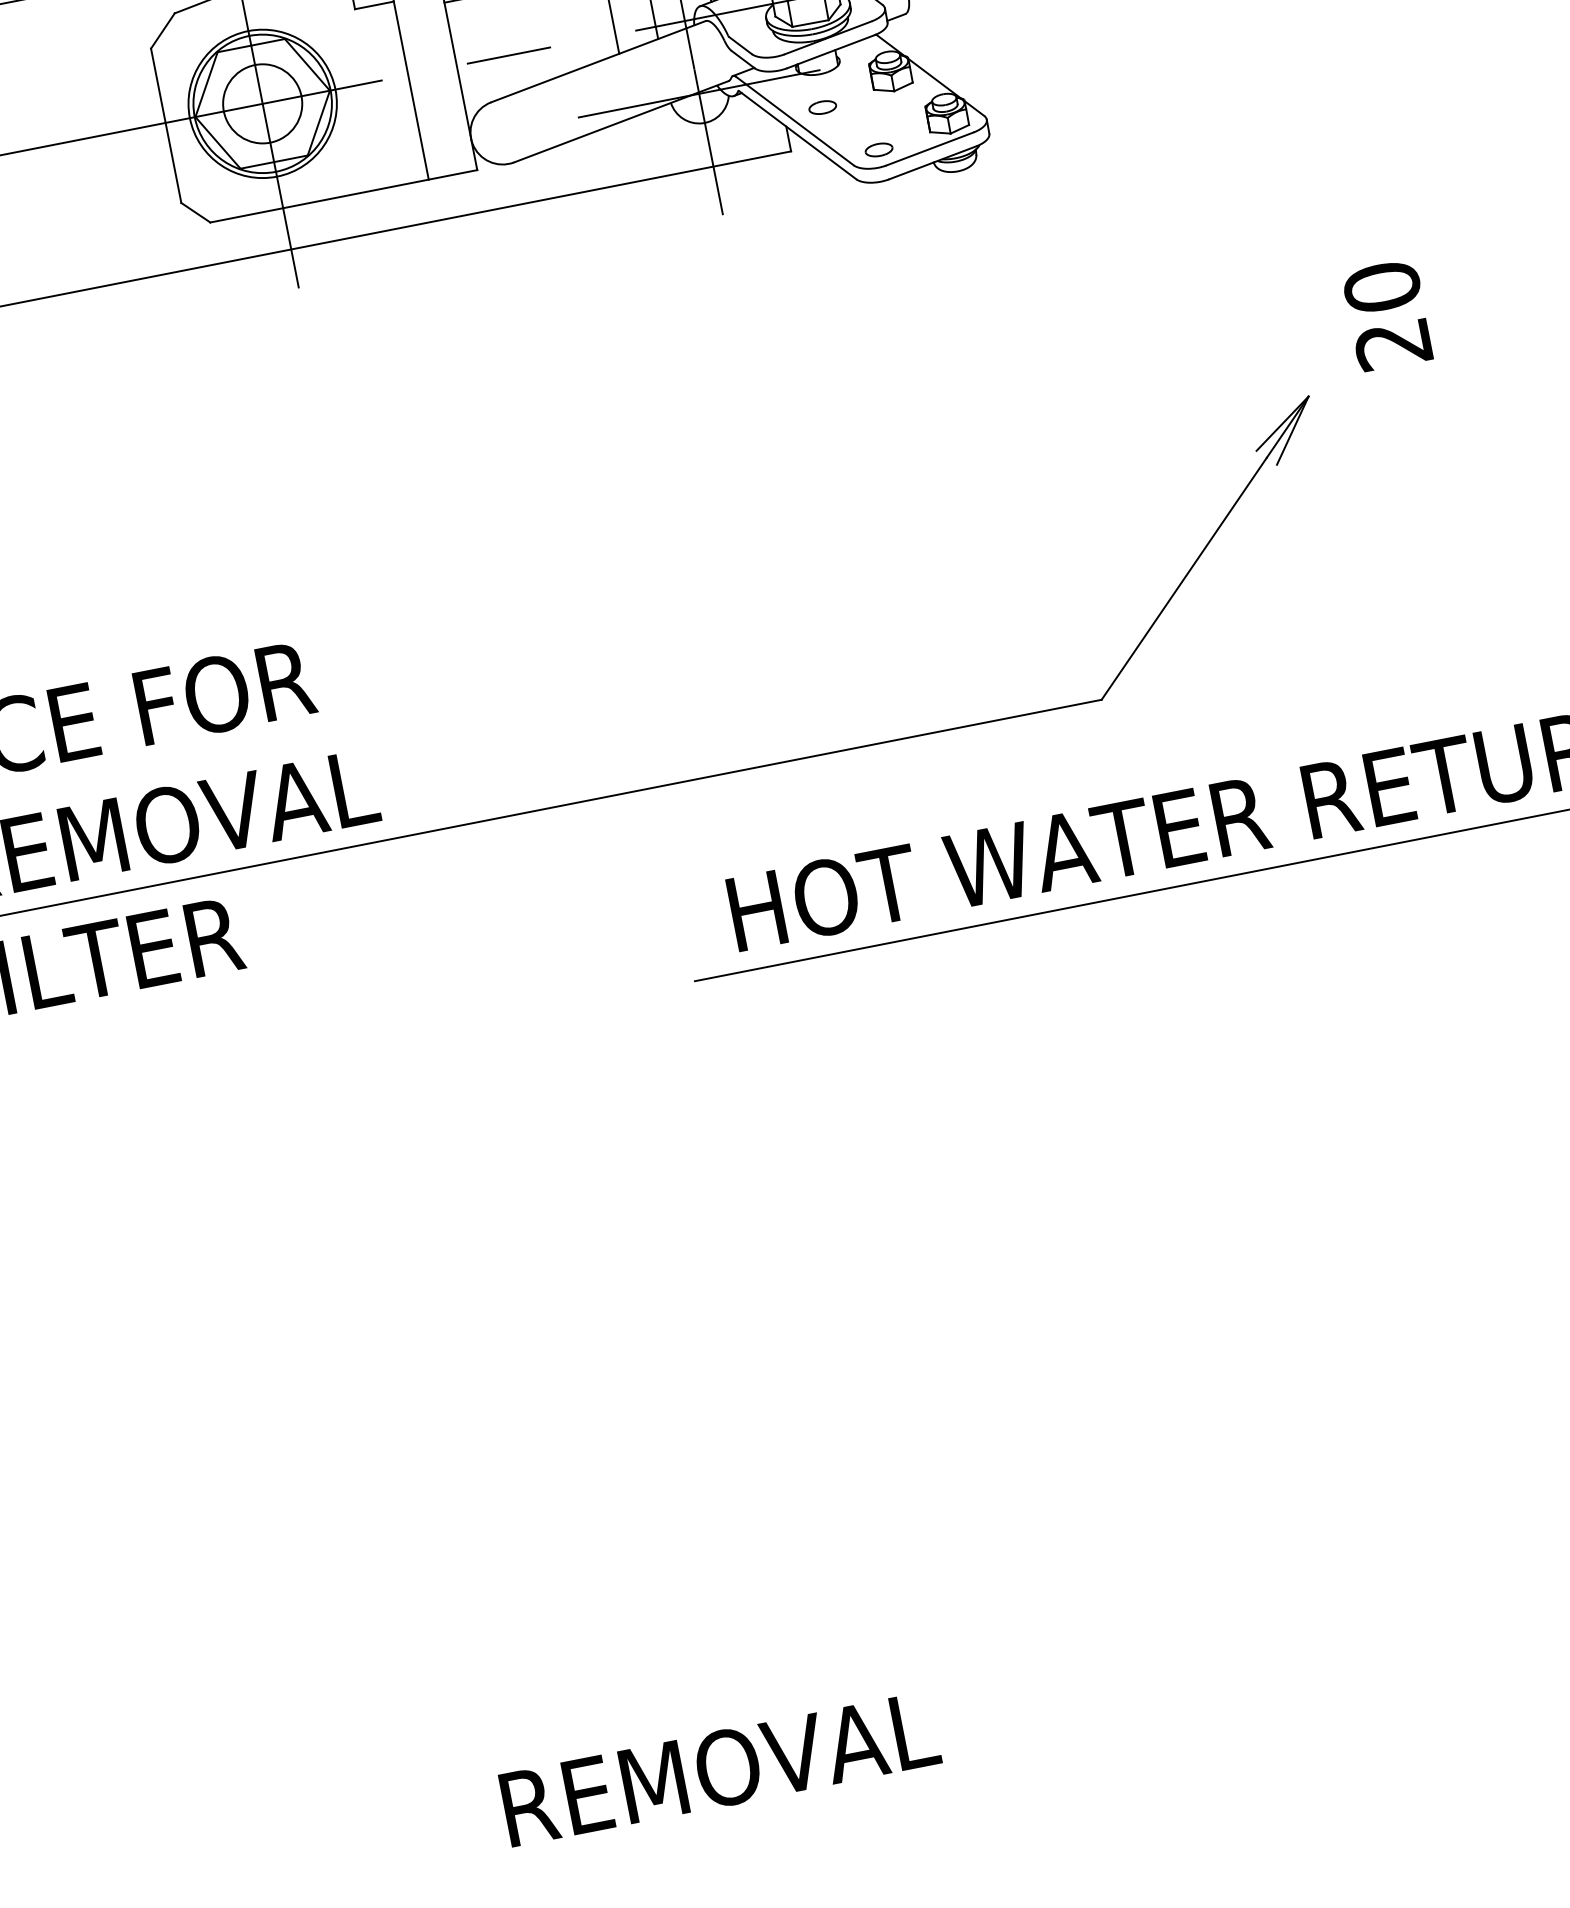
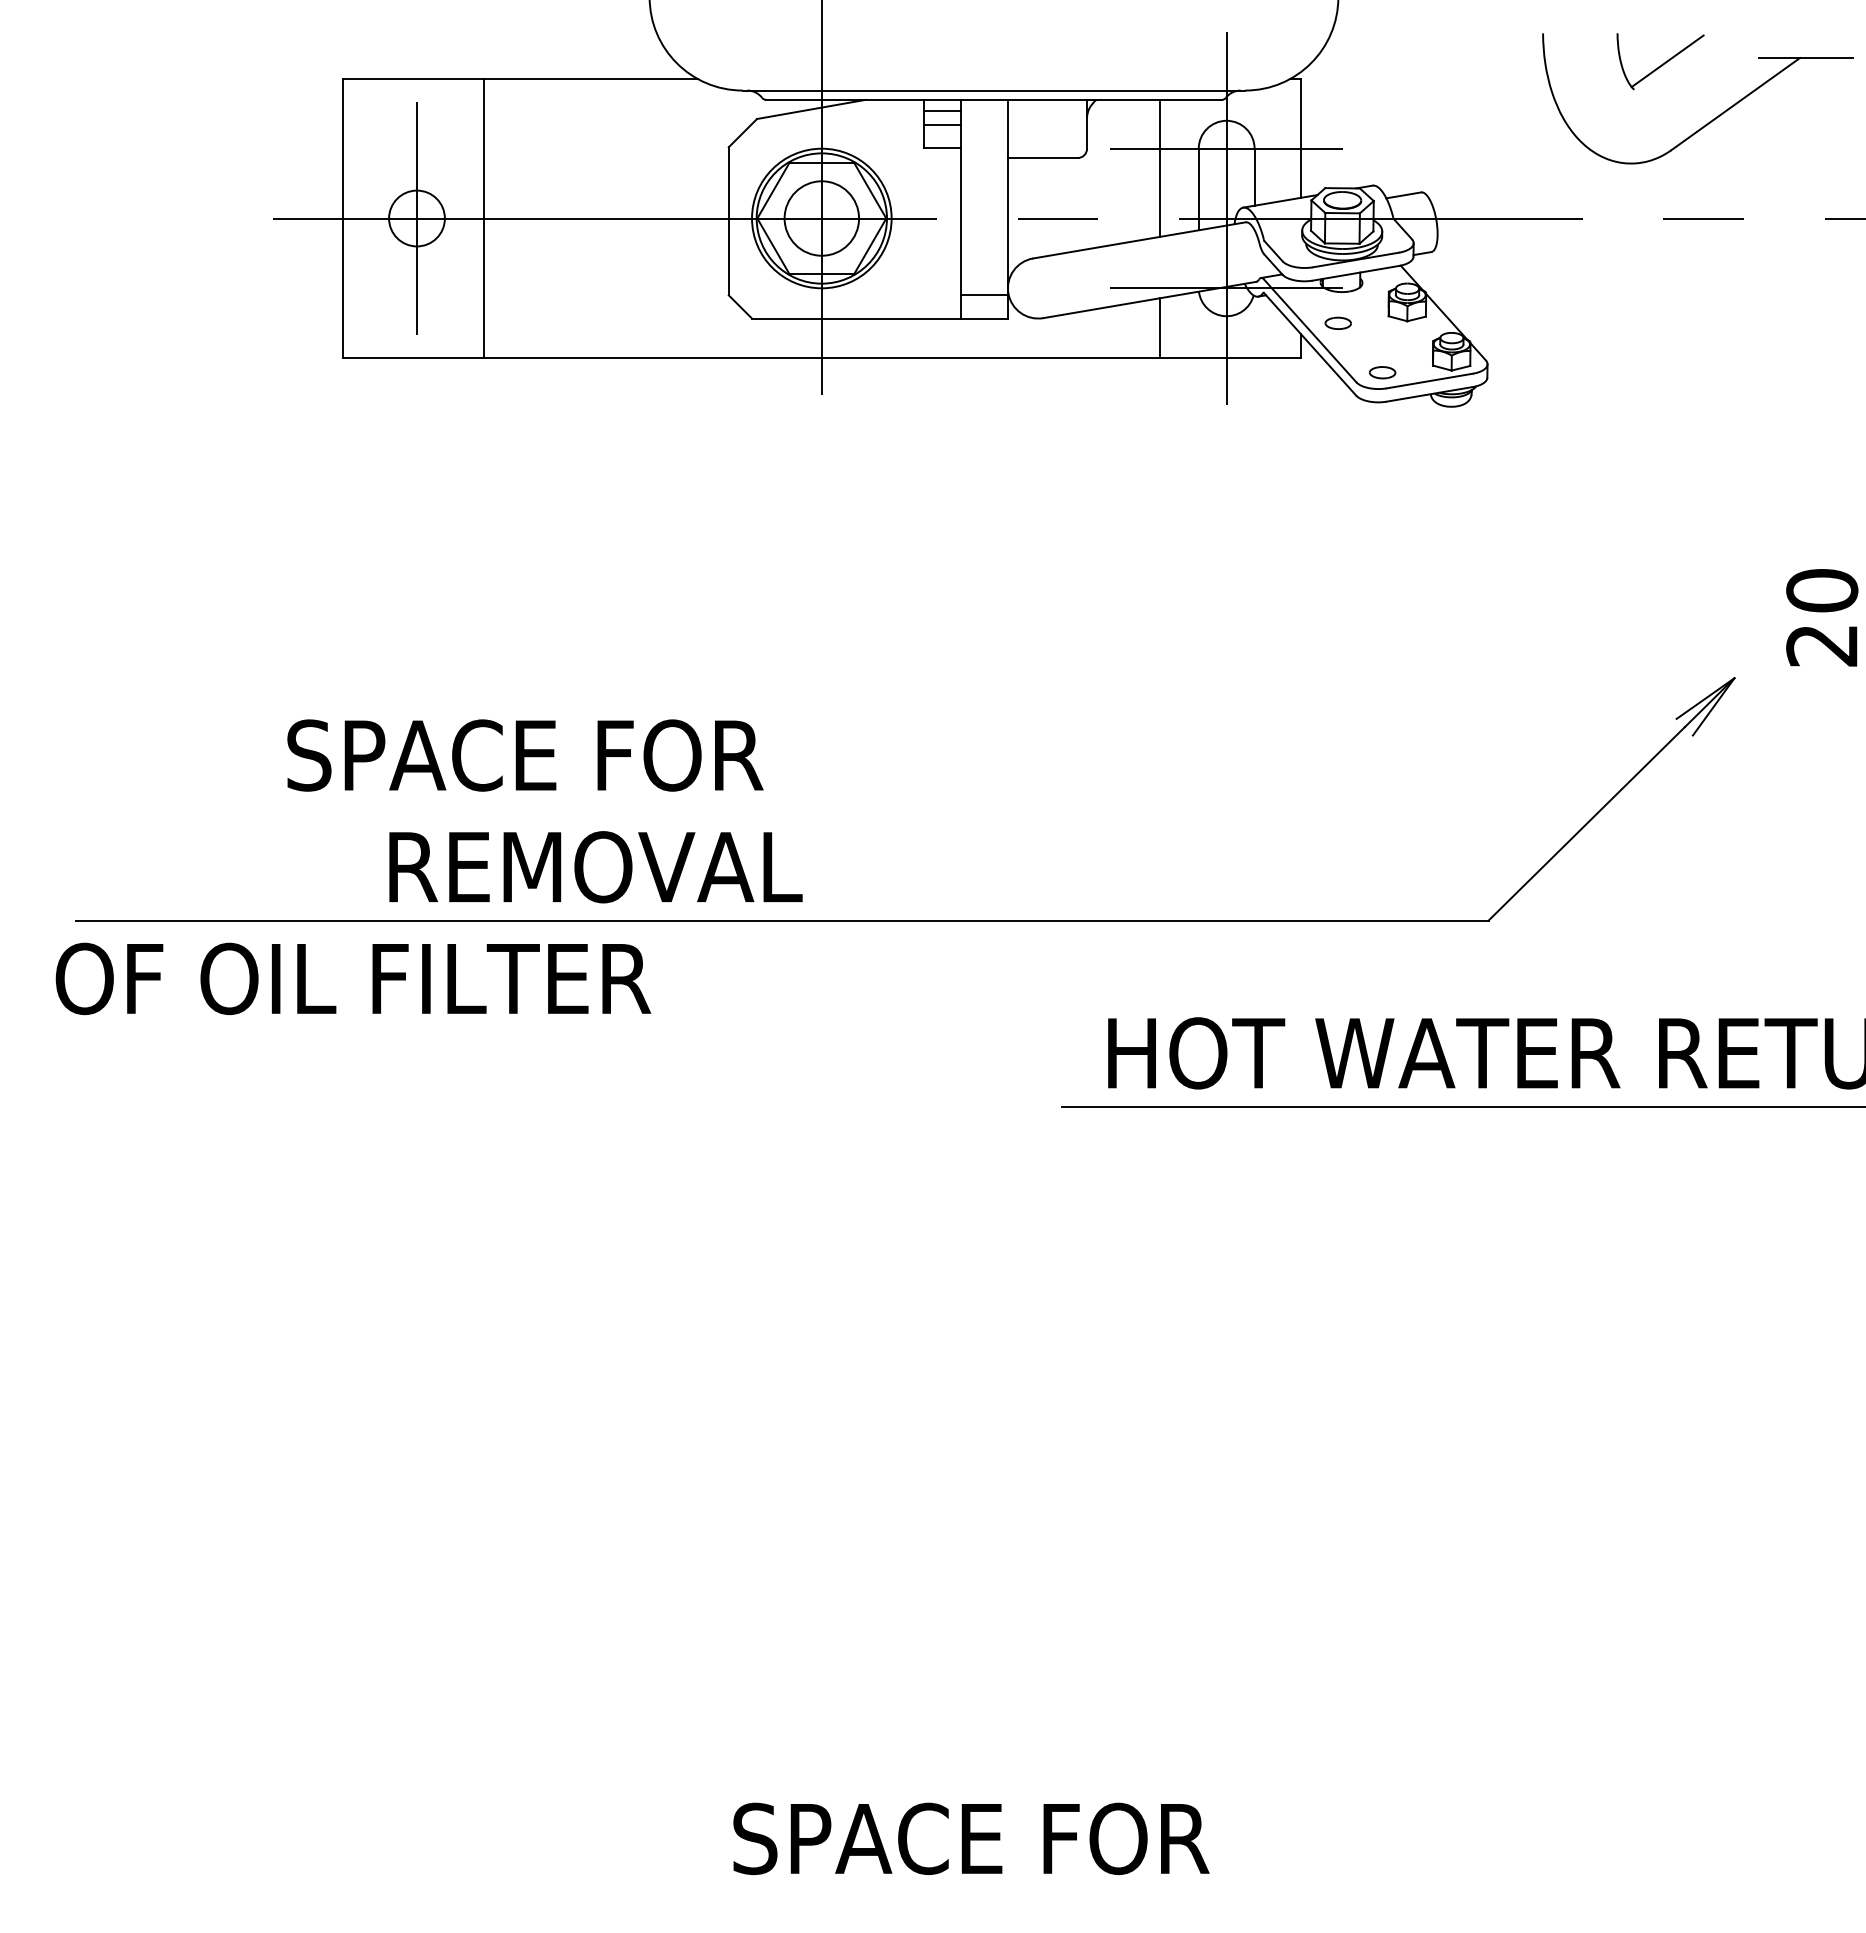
line: (638, 149) -> (1160, 328), added
line: (448, 150) -> (984, 295), added
text: (750, 1762) -> (971, 1838), REMOVAL -> SPACE FOR

